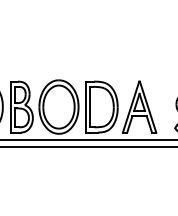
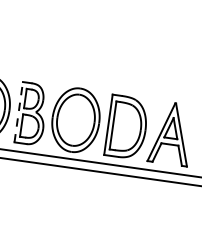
line: (10, 106) -> (18, 111), solid -> dashed

